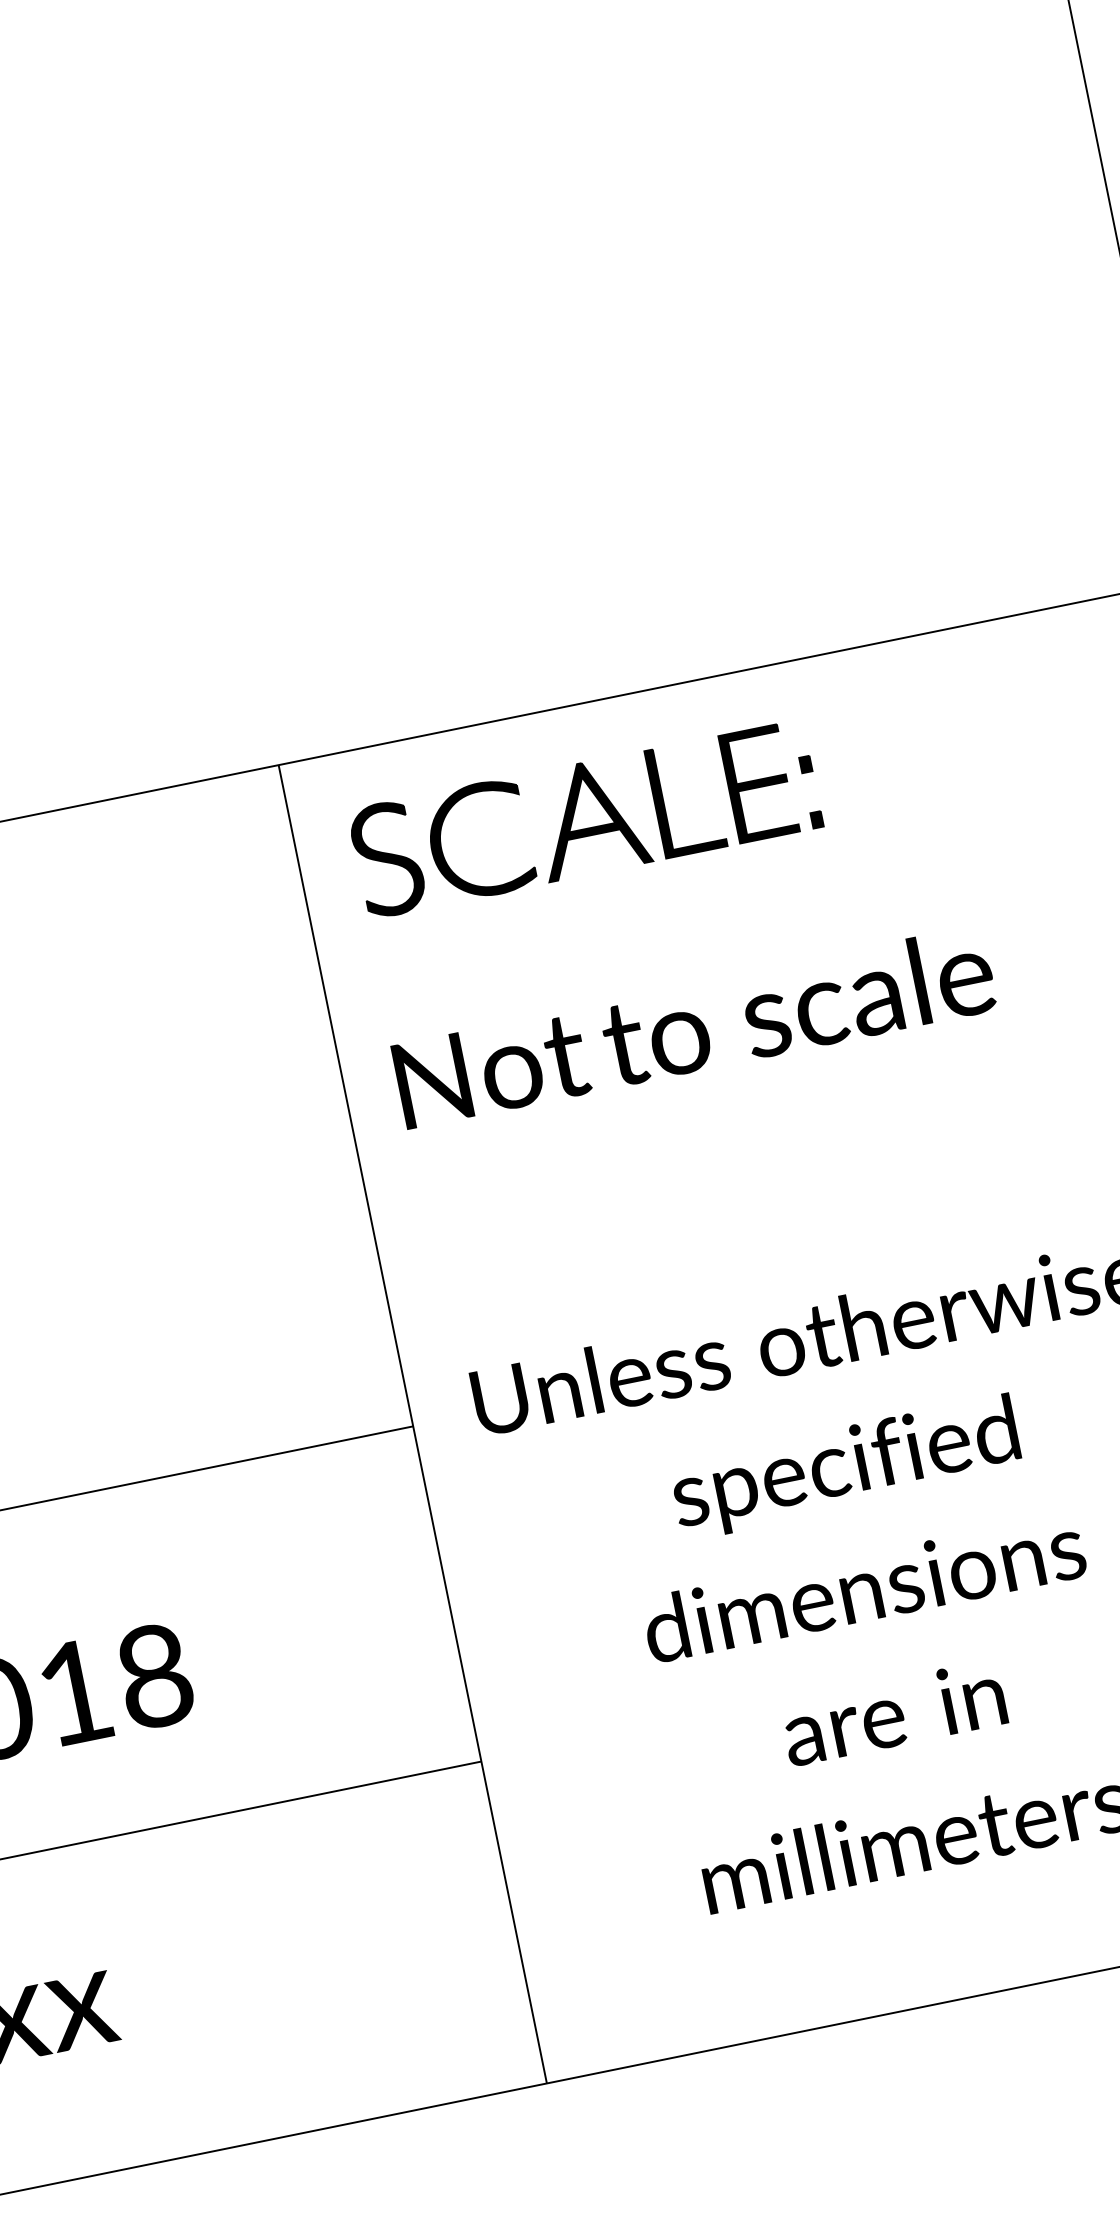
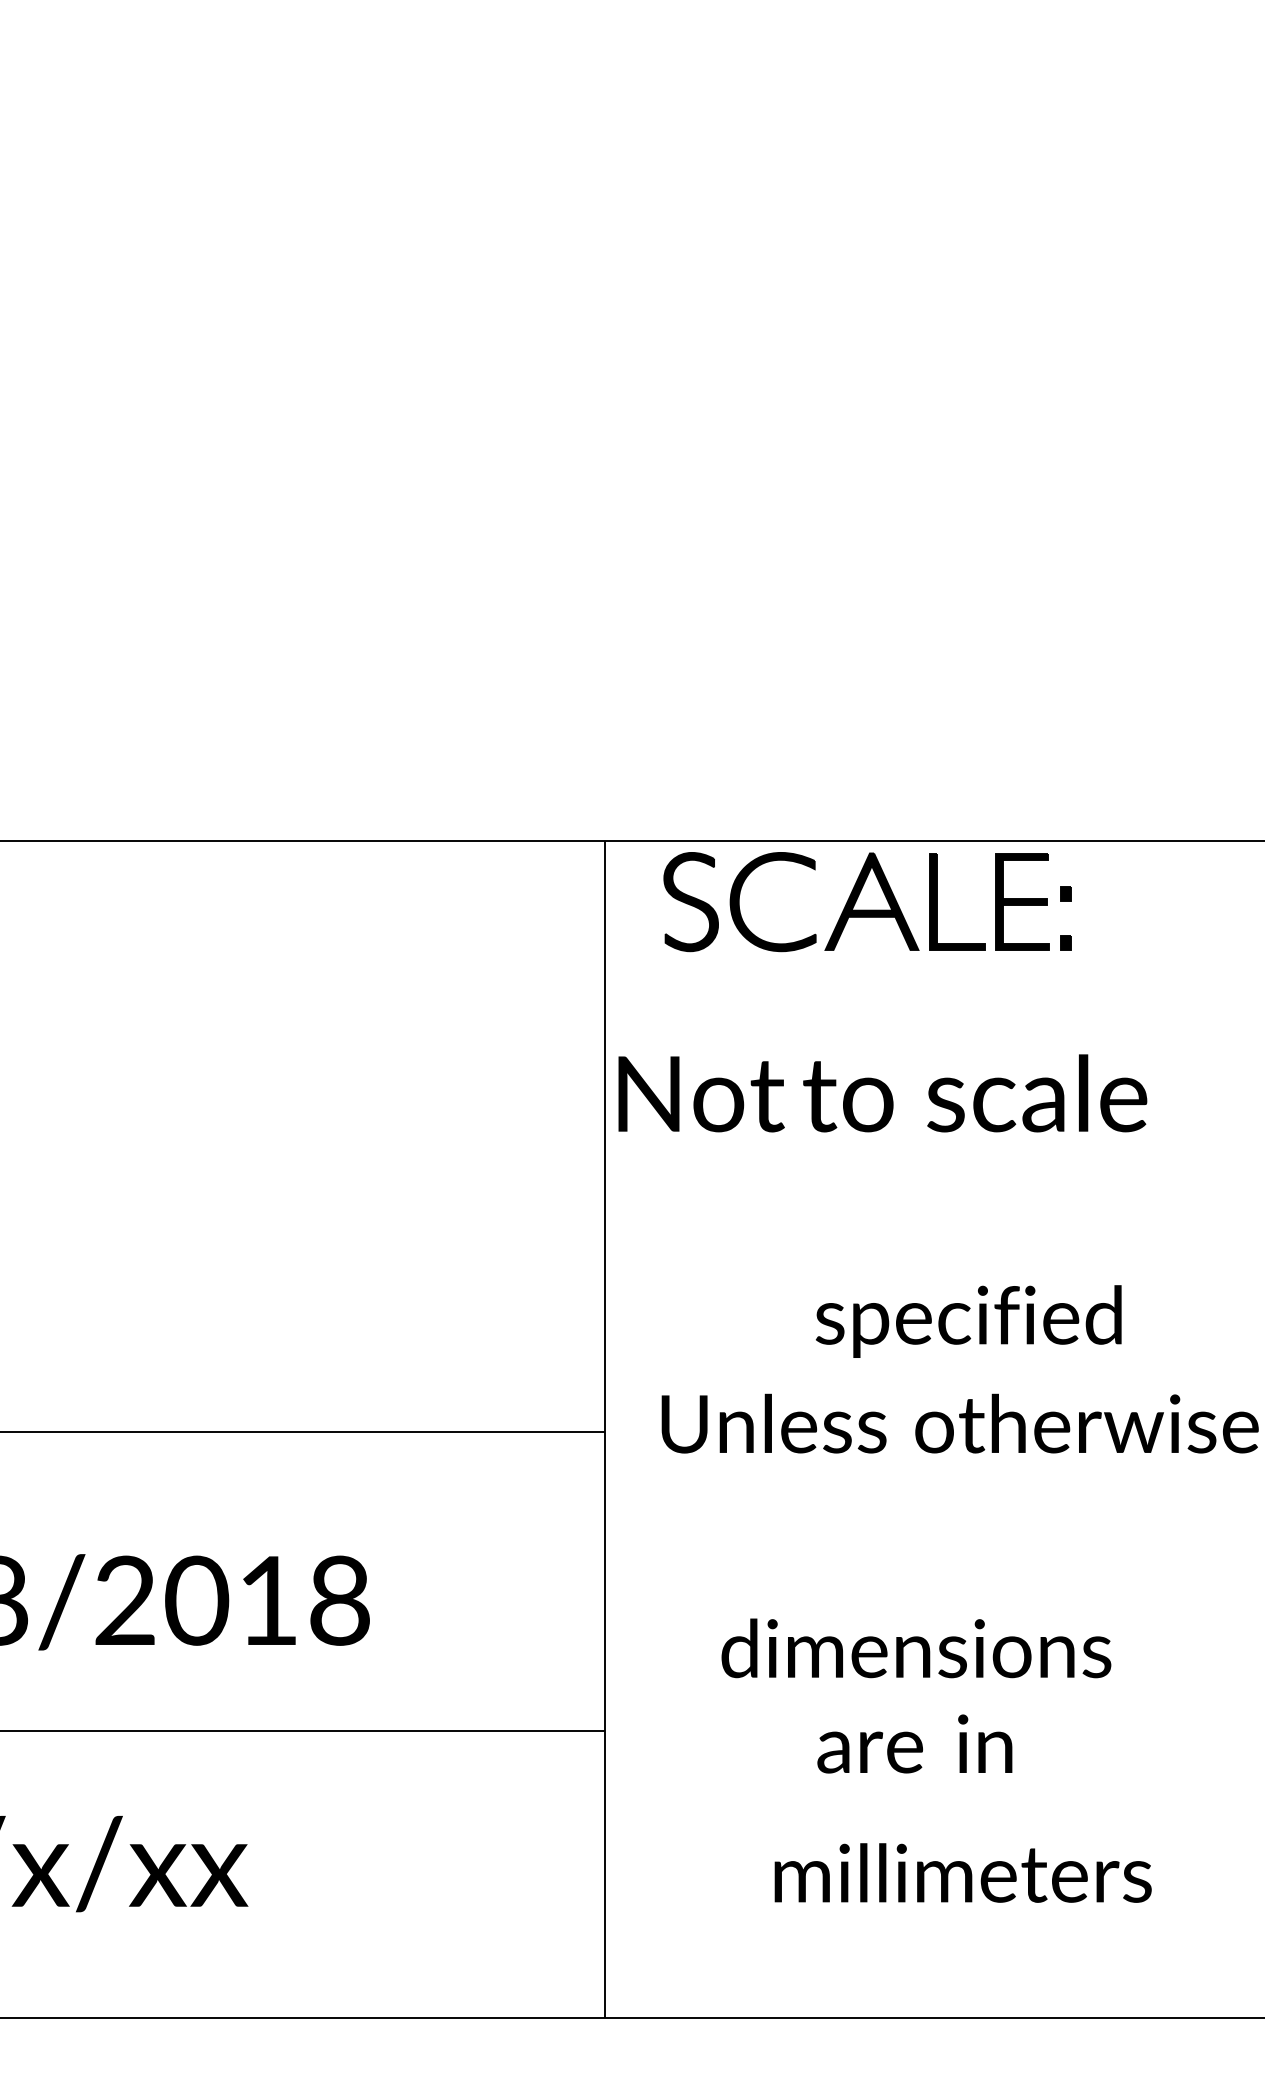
part: (585, 819) -> (867, 902), moved
text: (694, 1027) -> (882, 1093), moved
text: (845, 1467) -> (968, 1321), moved
text: (864, 1587) -> (916, 1648), moved
text: (893, 1712) -> (914, 1743), moved

